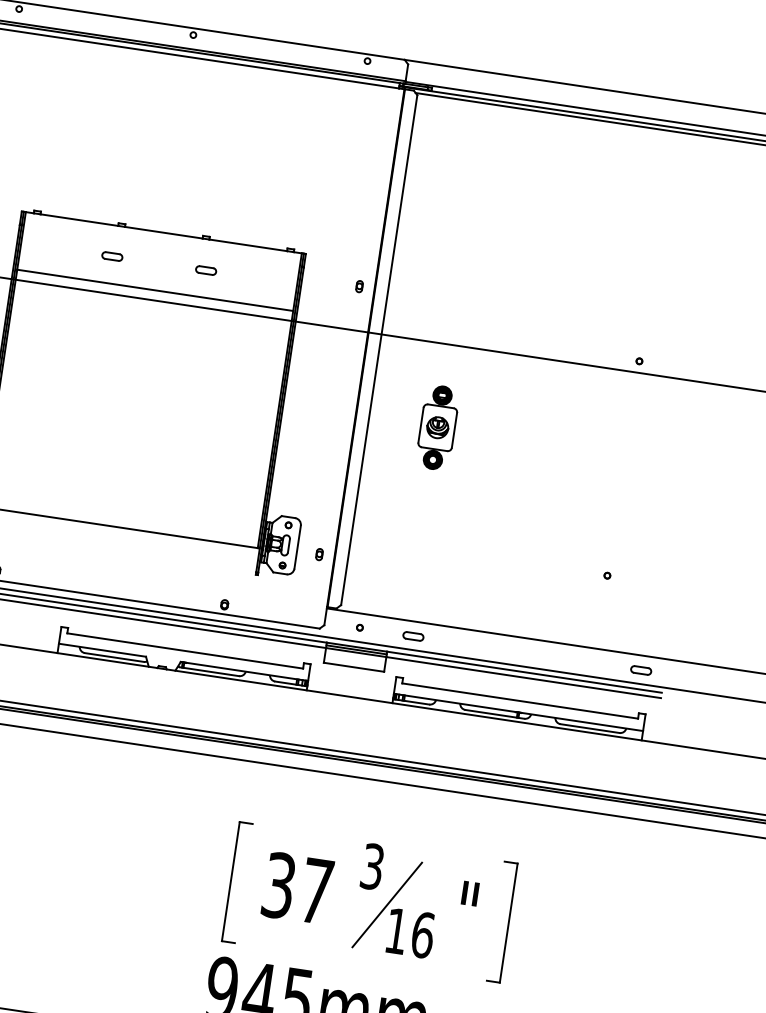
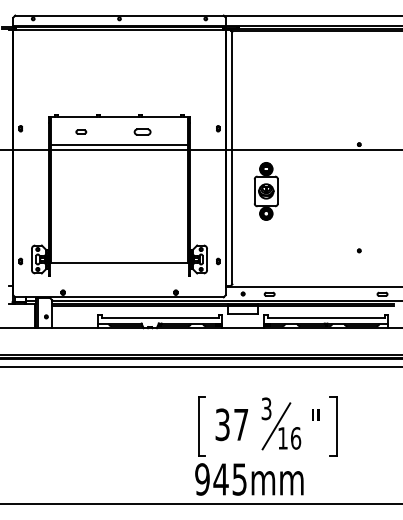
part: (112, 255) -> (81, 131), moved
part: (205, 269) -> (142, 131), size x1.6
part: (438, 427) -> (266, 191), size x1.4

